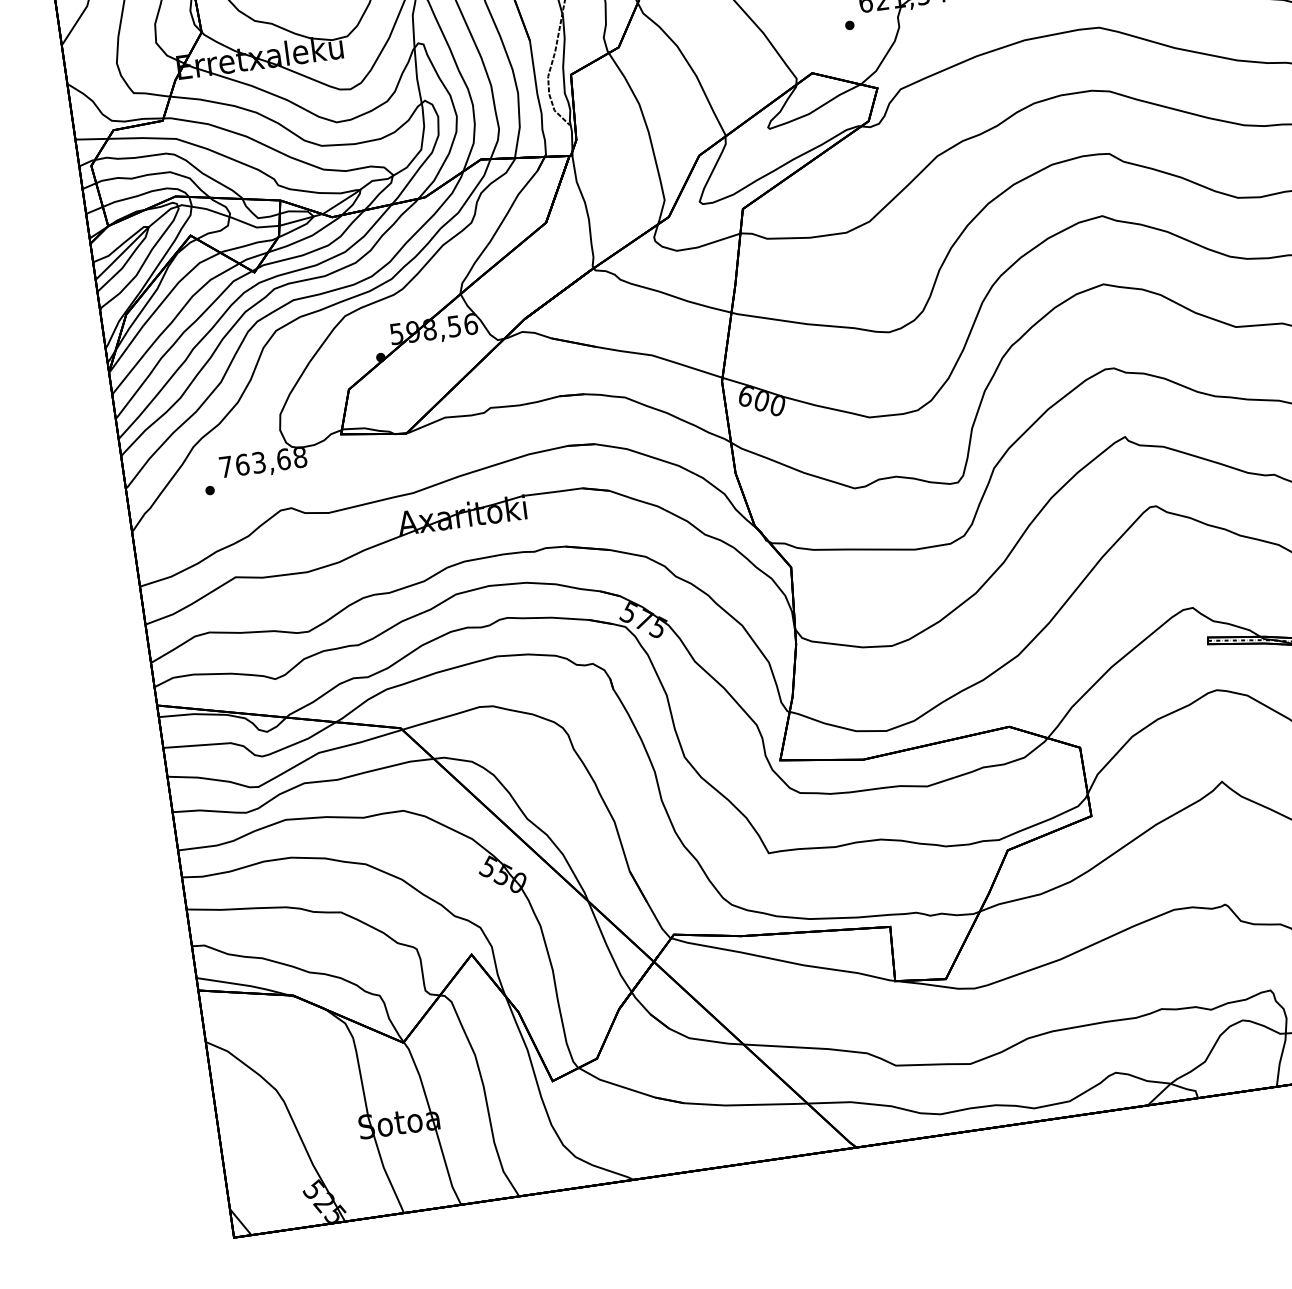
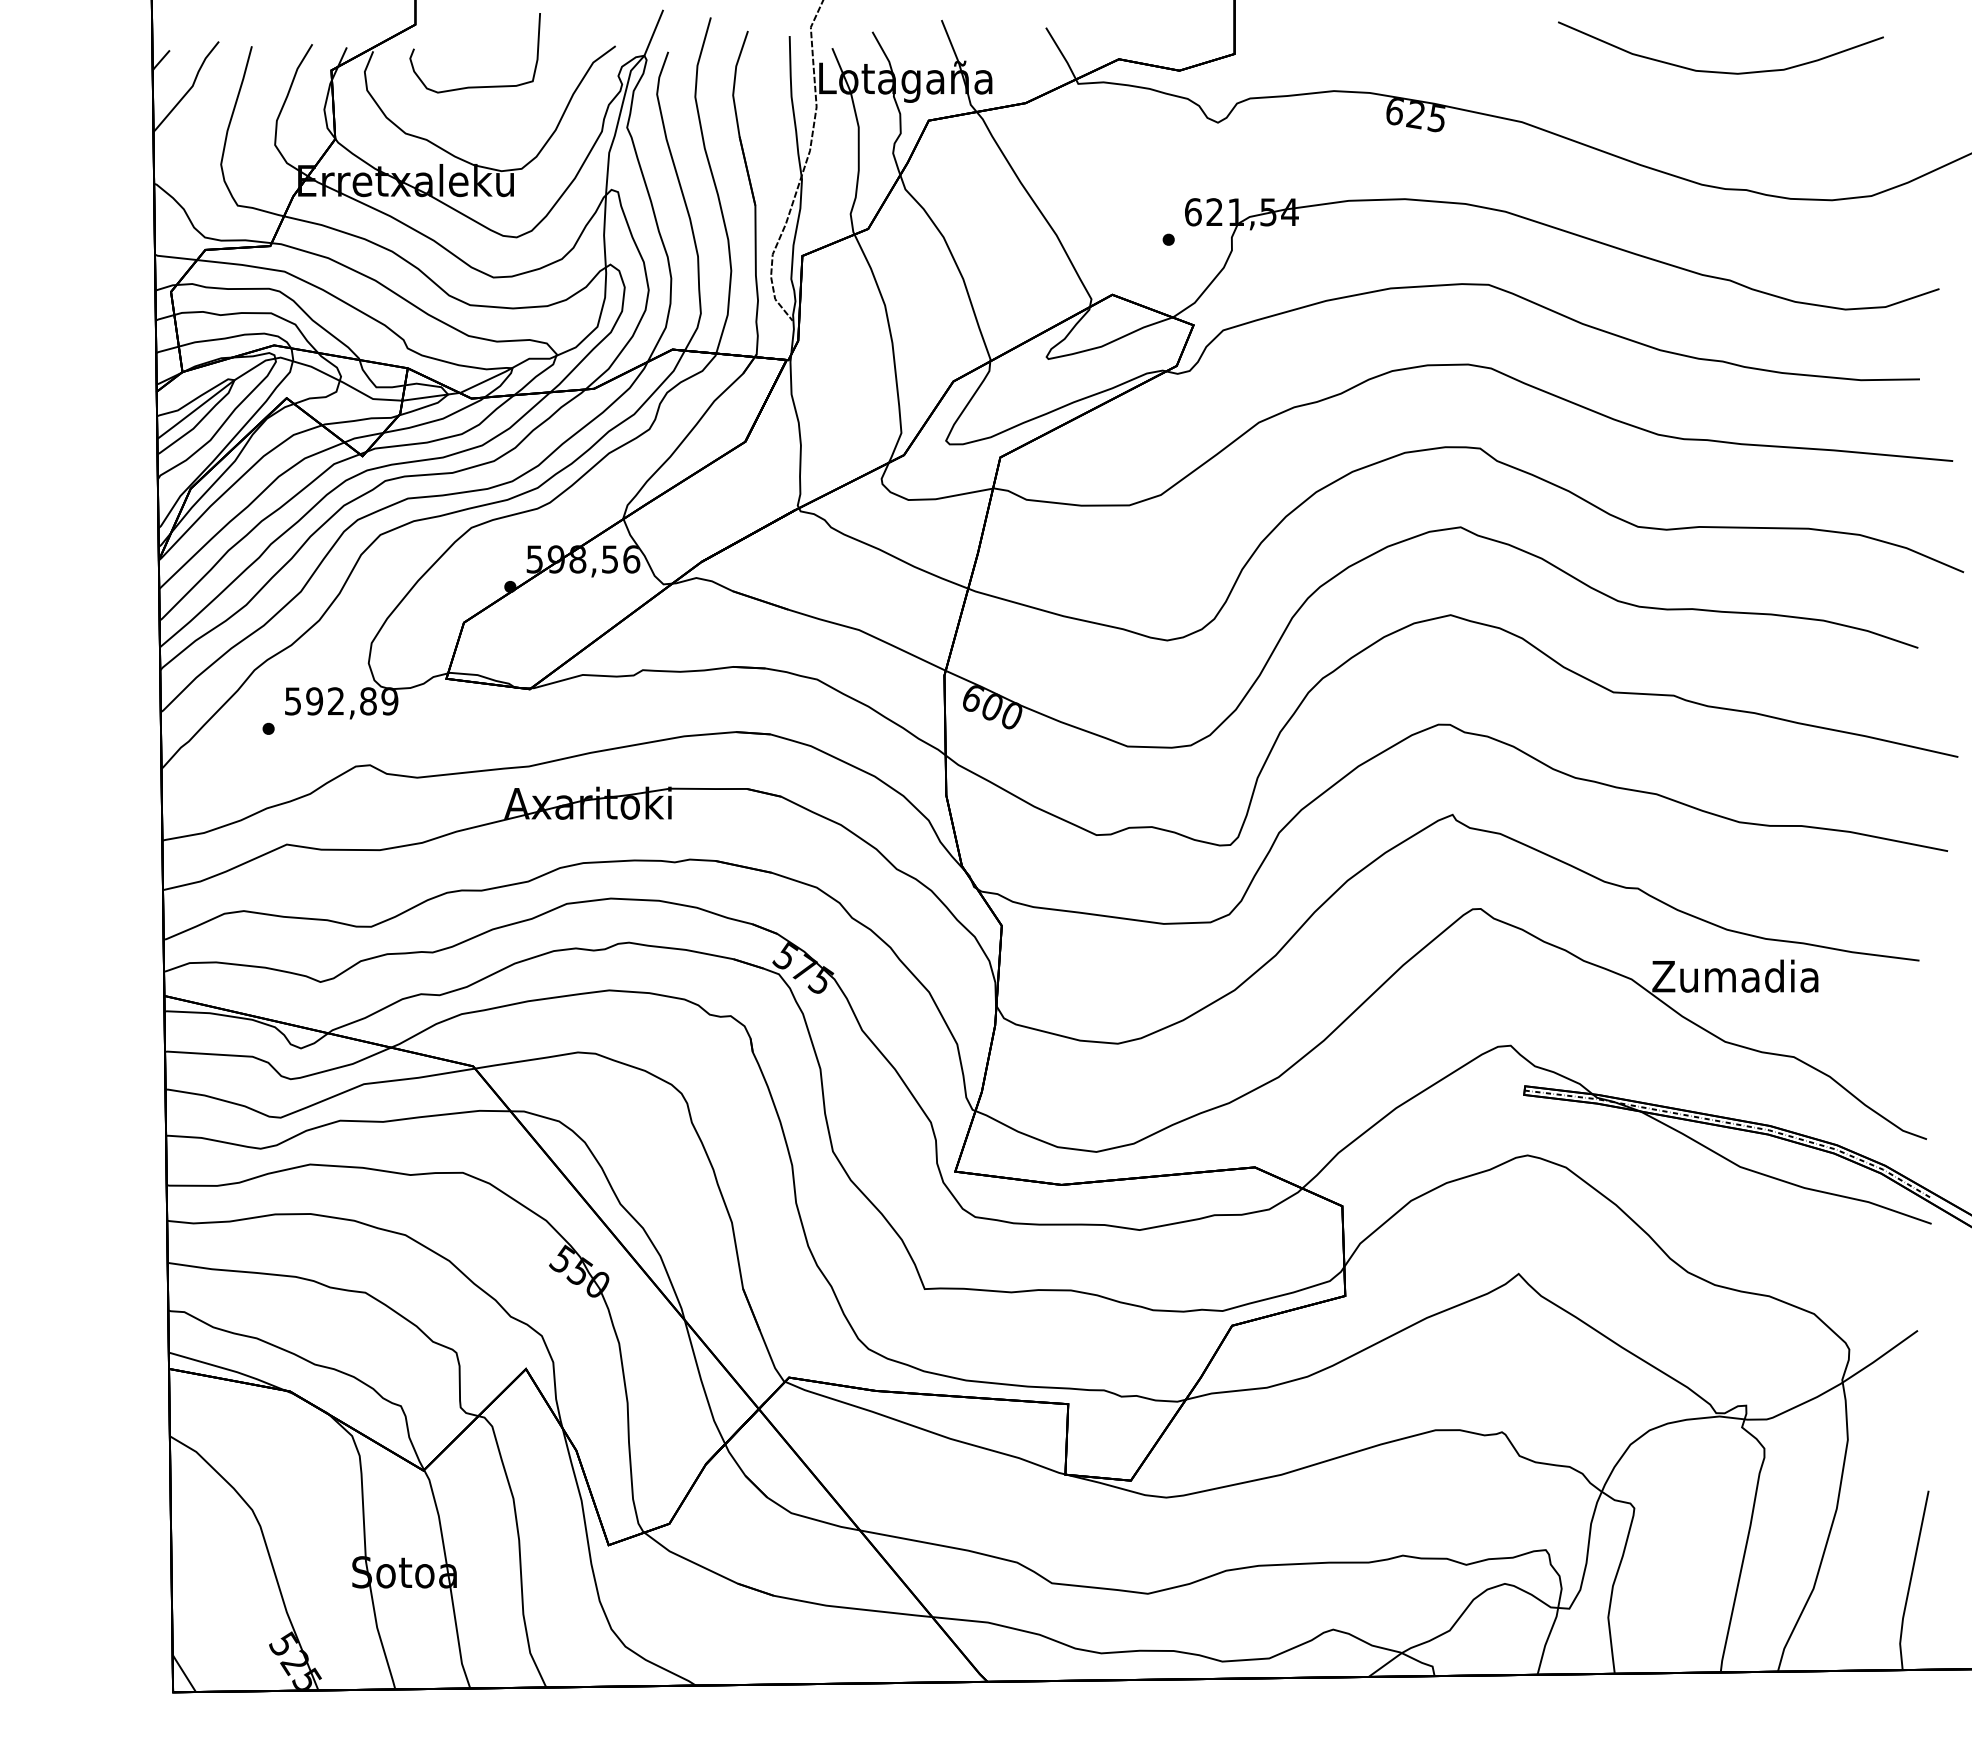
text: (263, 462) -> (341, 701), 763,68 -> 592,89

